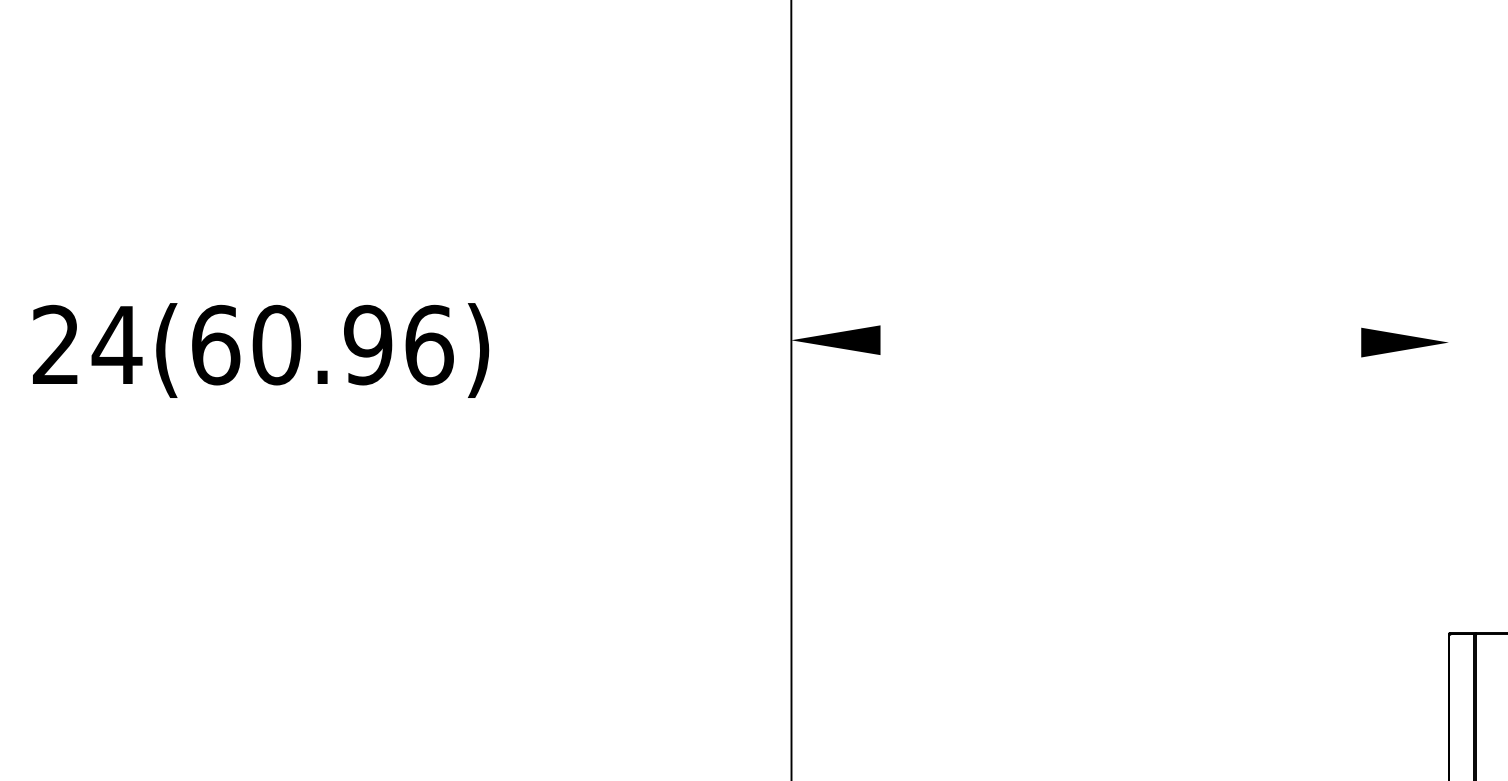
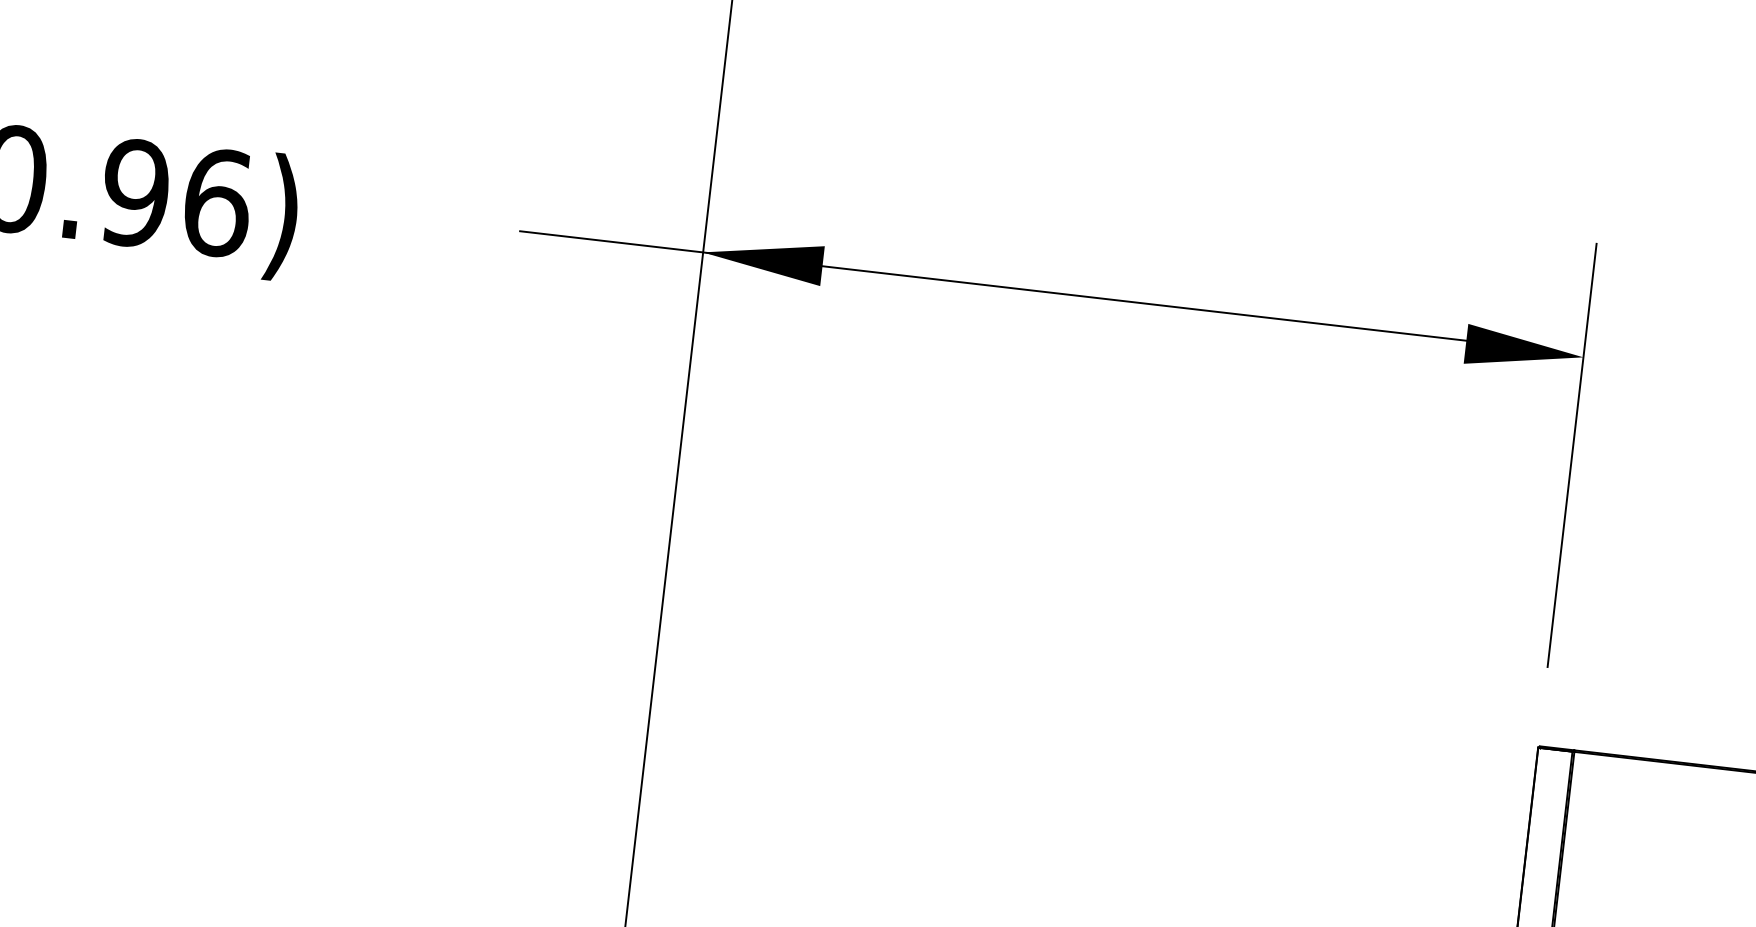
line: (1029, 340) -> (1022, 289), added
line: (1448, 415) -> (1571, 454), added

